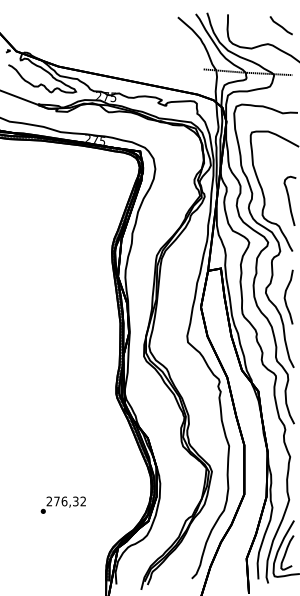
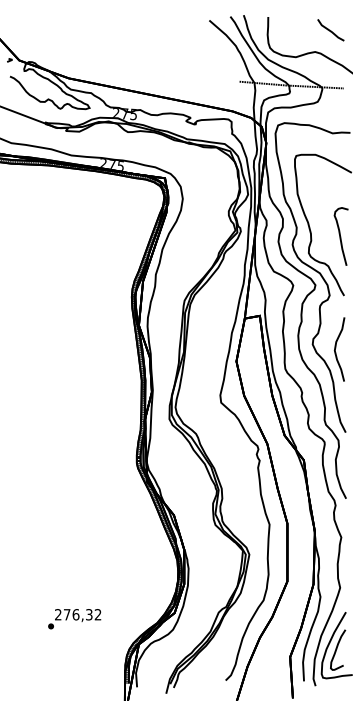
text: (63, 505) -> (74, 619), moved

